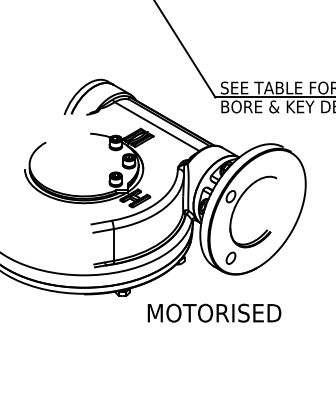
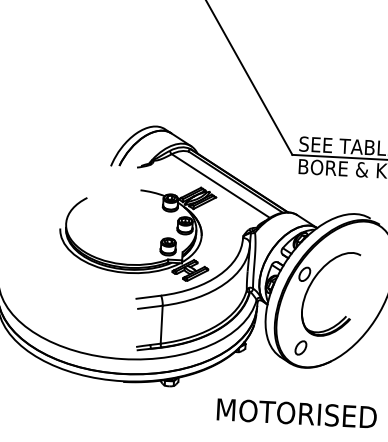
text: (214, 312) -> (296, 412), moved

